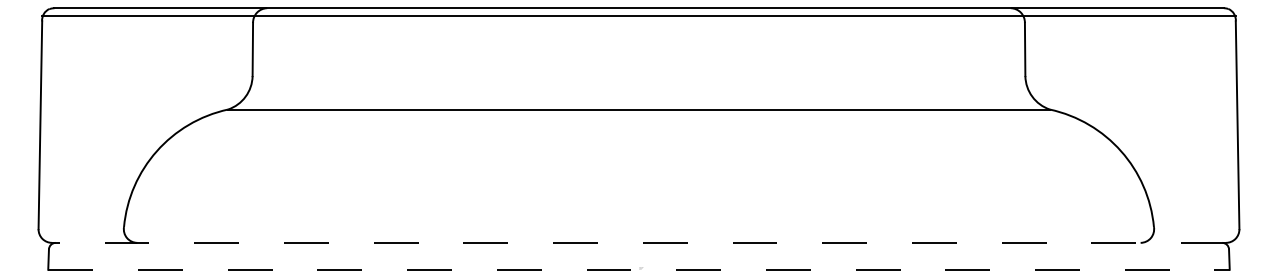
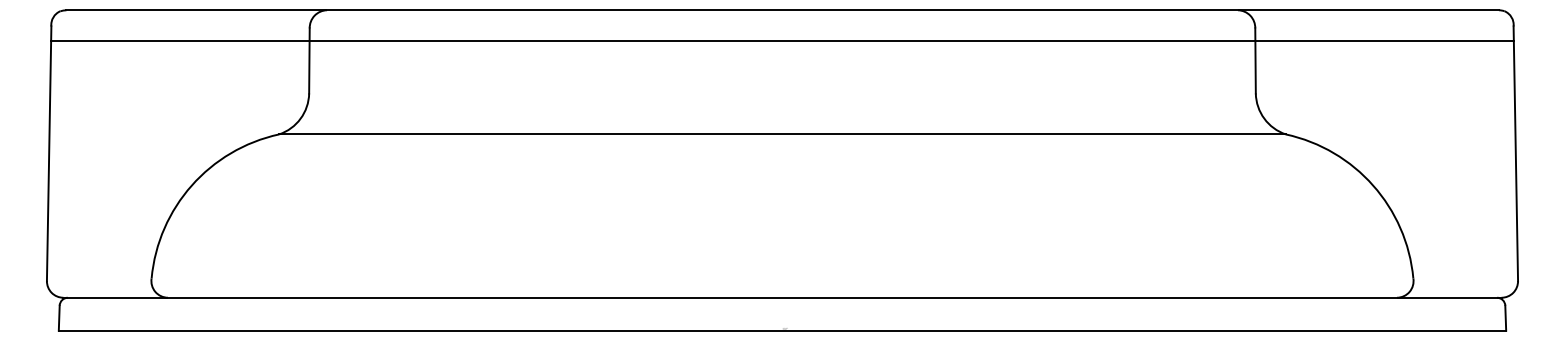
line: (639, 16) -> (782, 41), moved
line: (639, 242) -> (782, 297), dashed -> solid
line: (639, 269) -> (782, 330), dashed -> solid

